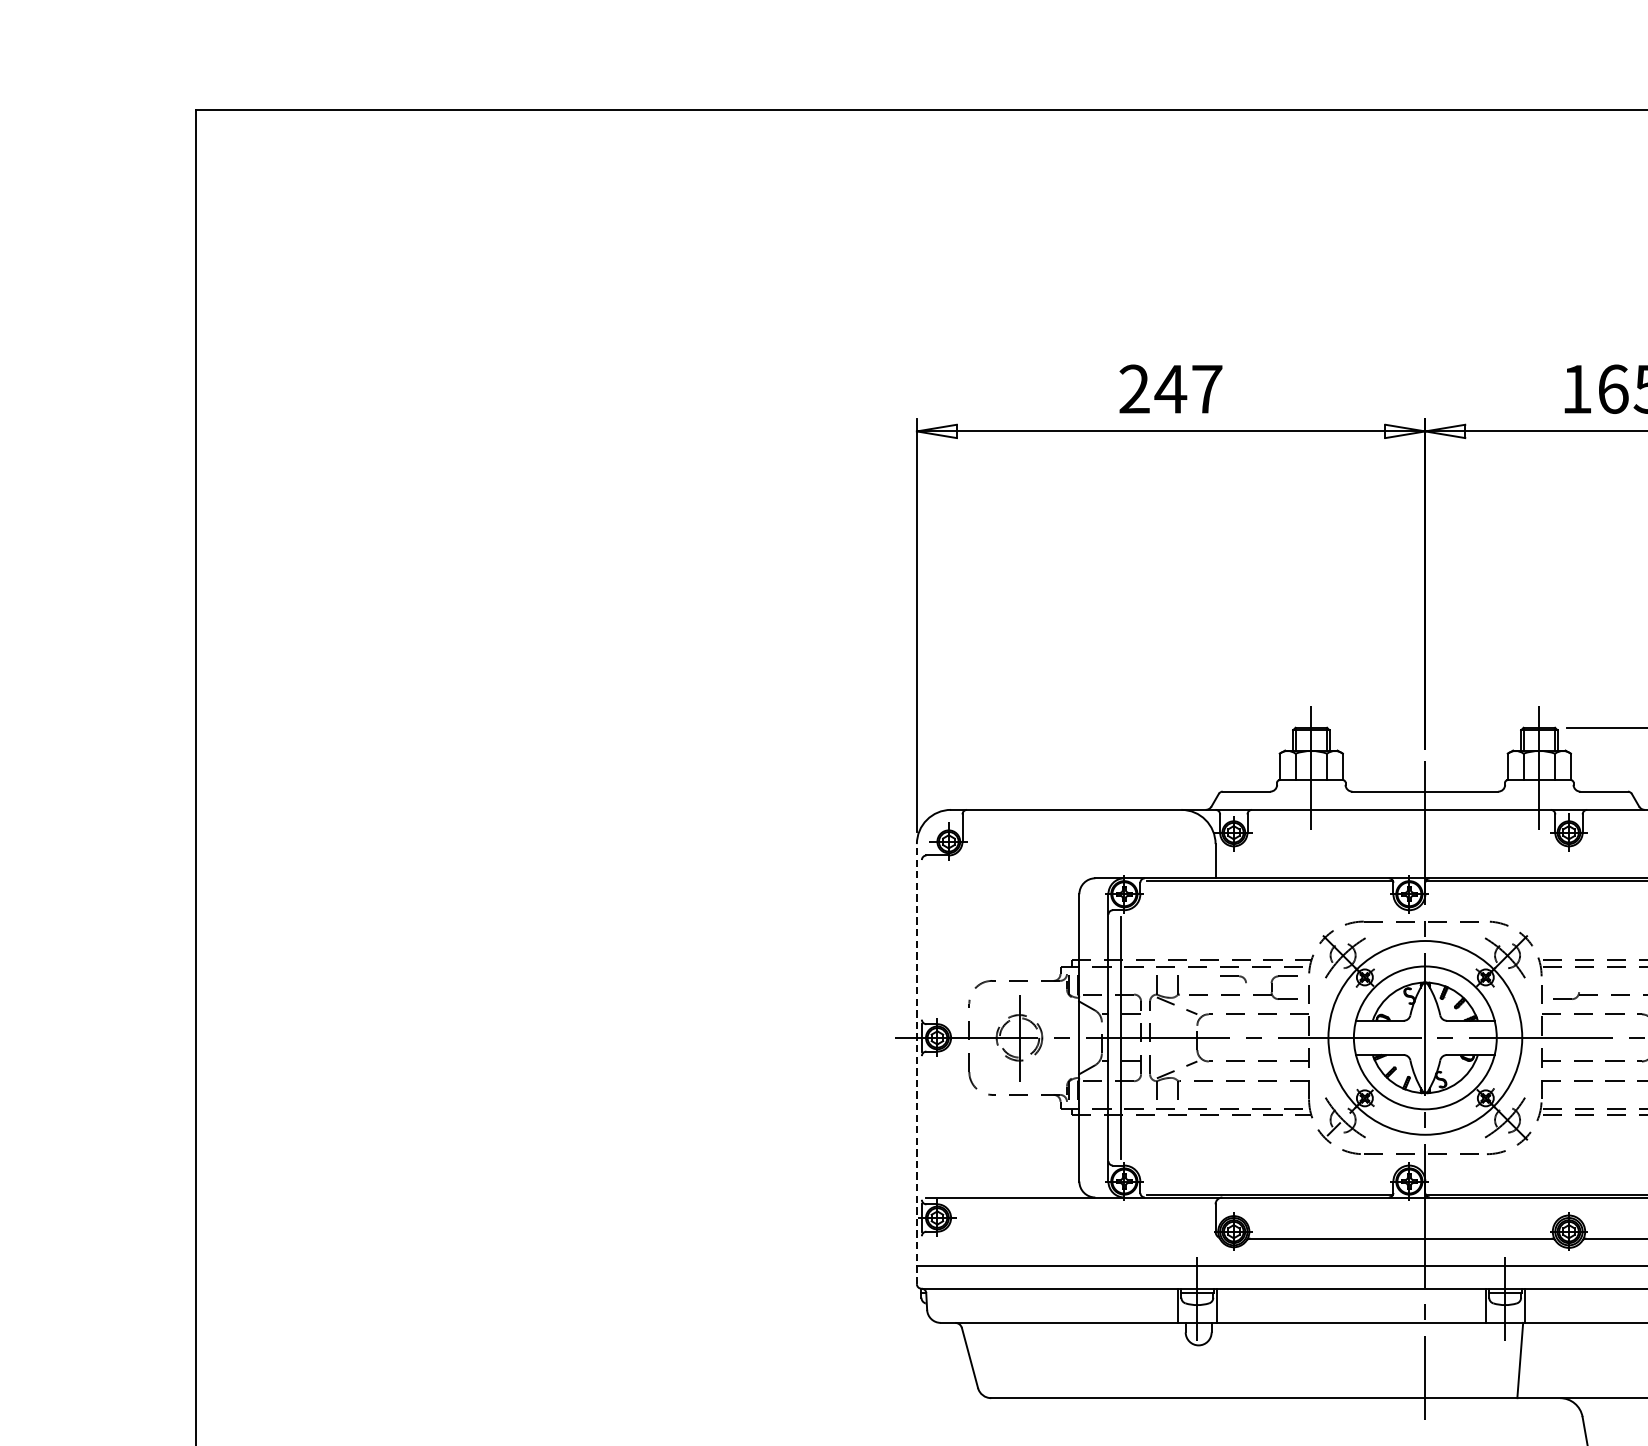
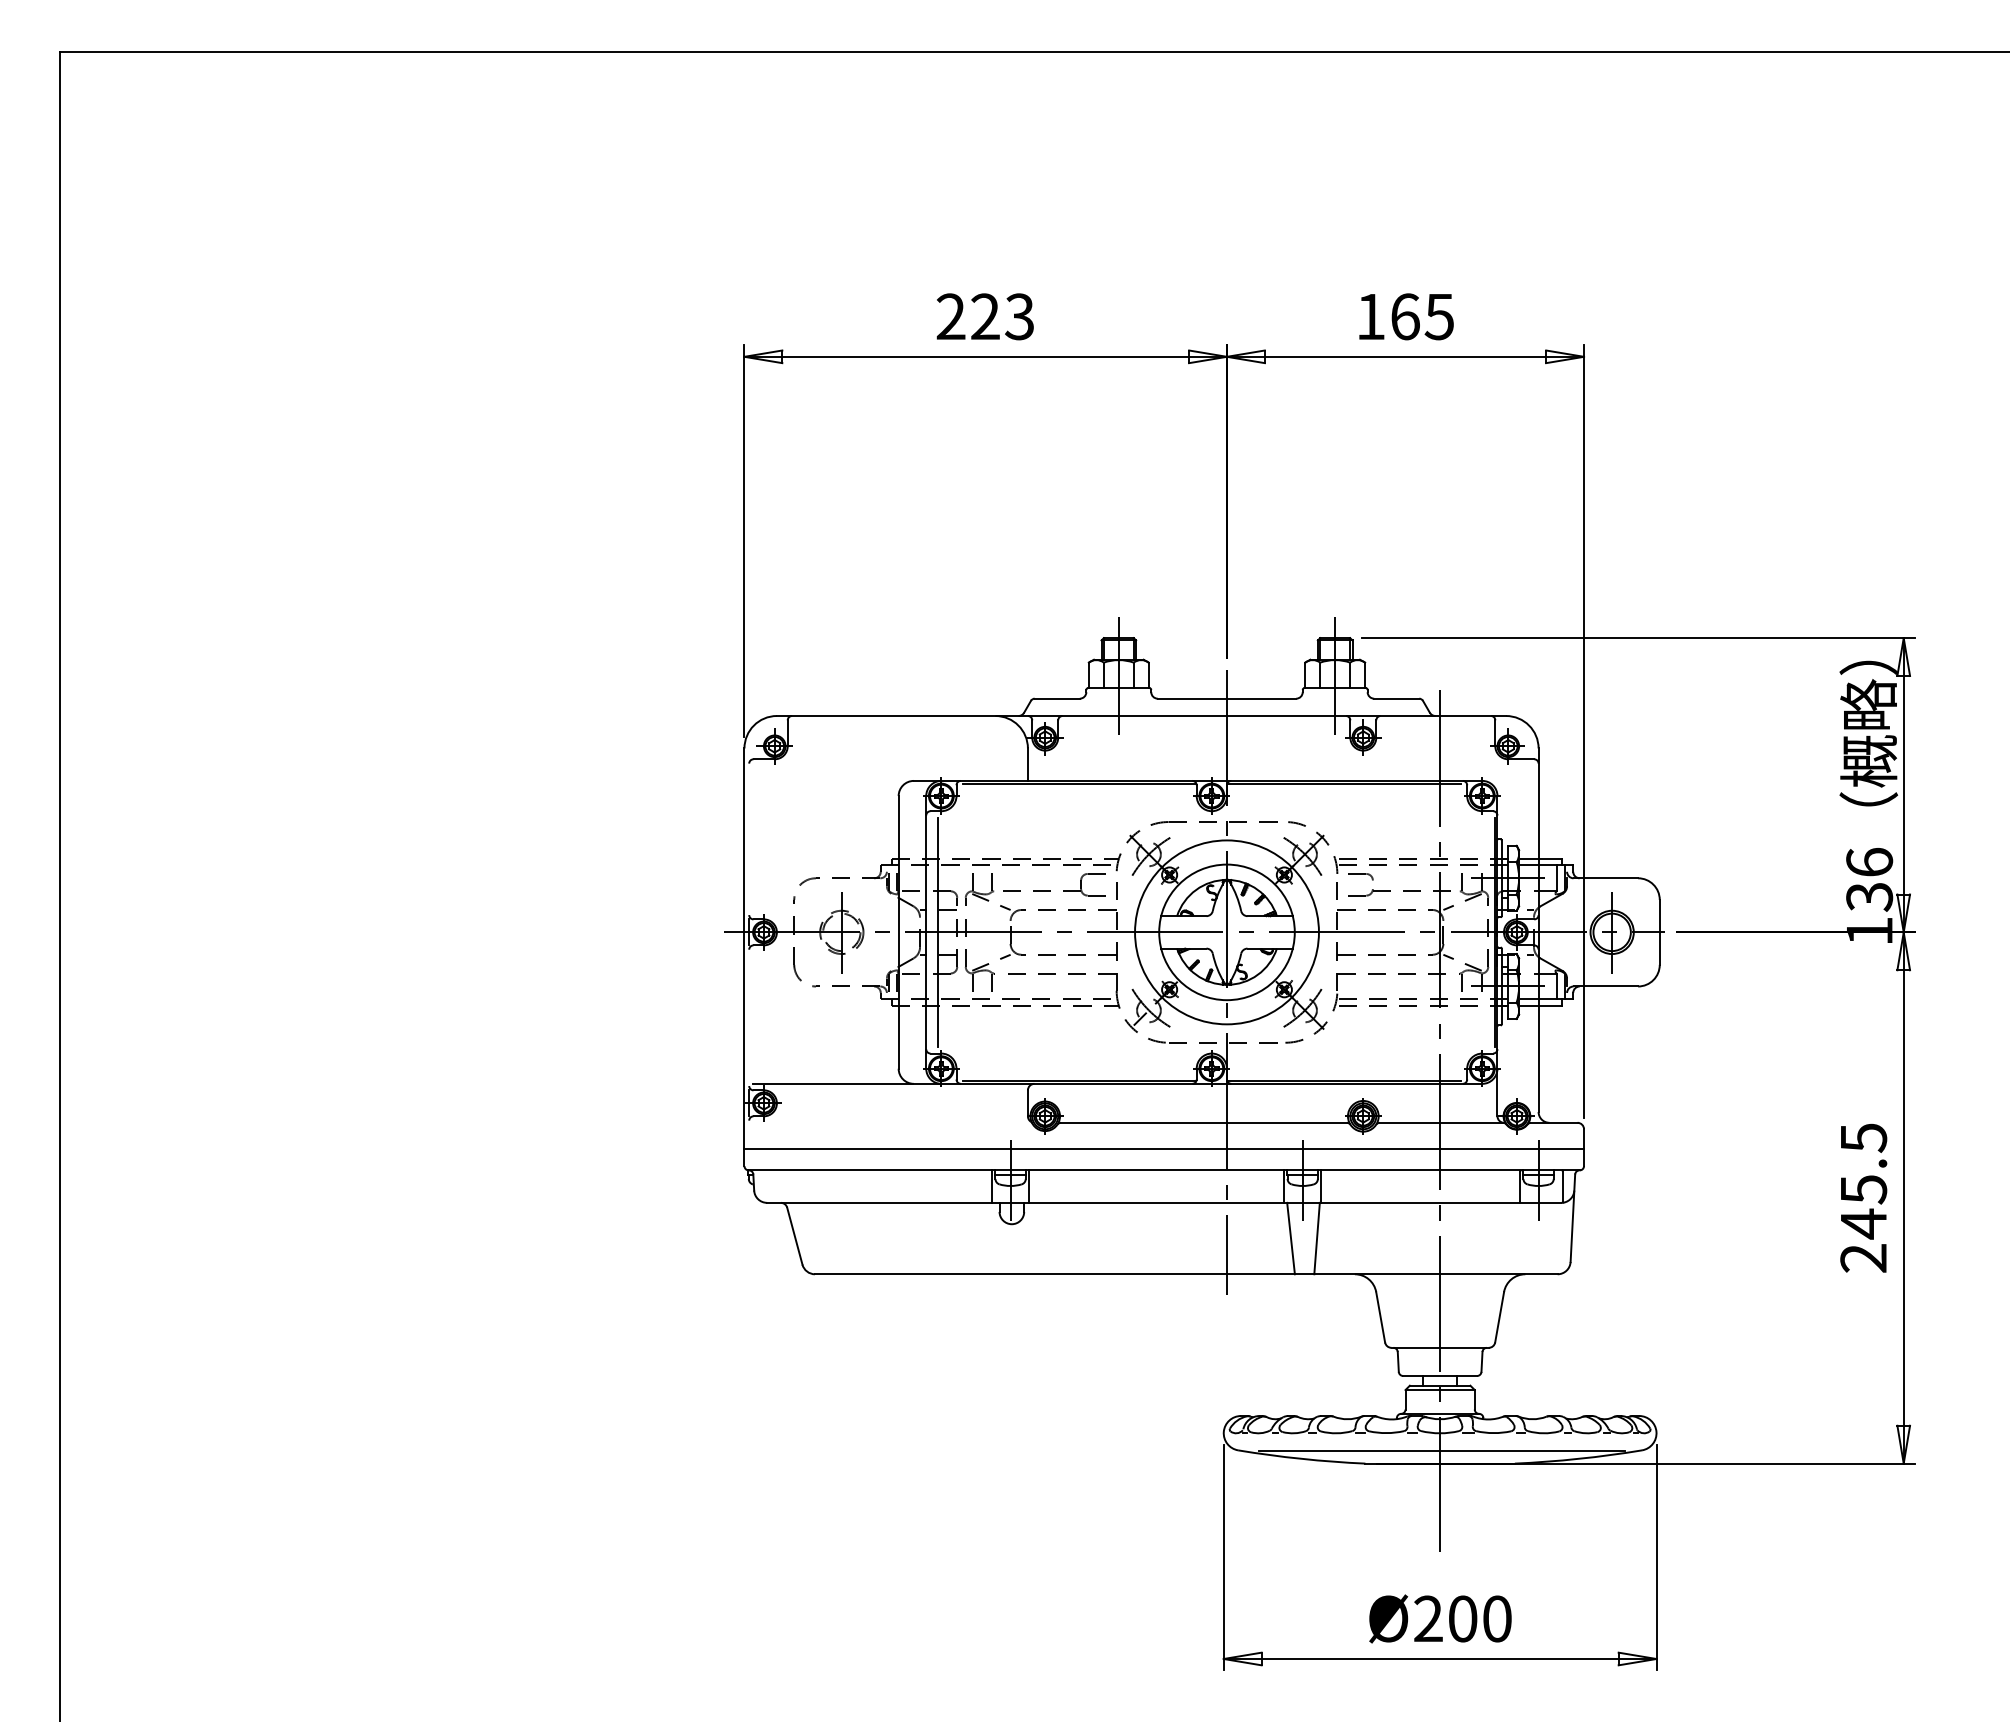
text: (1187, 388) -> (1001, 316), 247 -> 223
part: (1233, 979) -> (1360, 876), moved
line: (916, 1064) -> (744, 957), dashed -> solid
line: (1492, 1360) -> (1290, 1238), added

